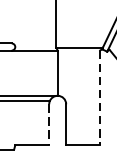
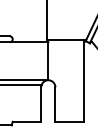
line: (99, 98) -> (83, 82), dashed -> solid
line: (49, 125) -> (41, 105), dashed -> solid

